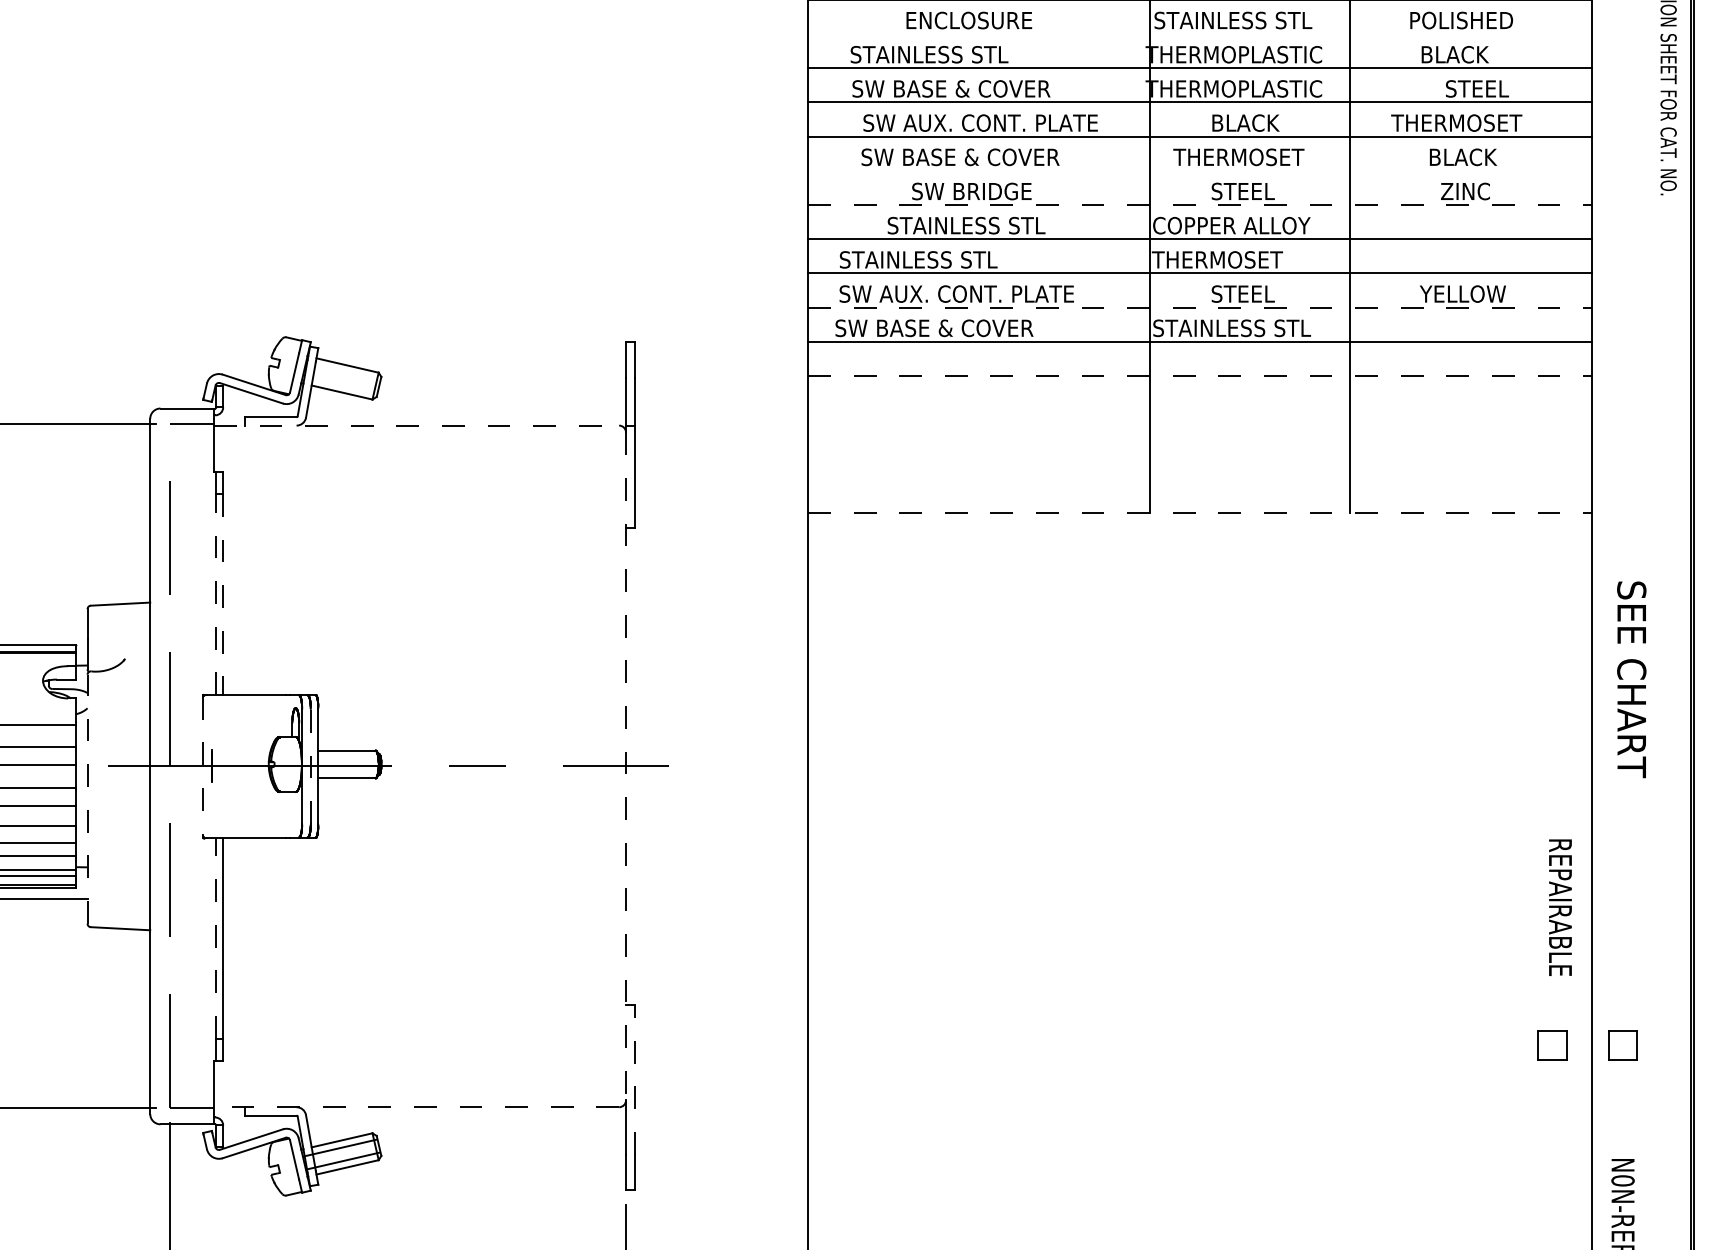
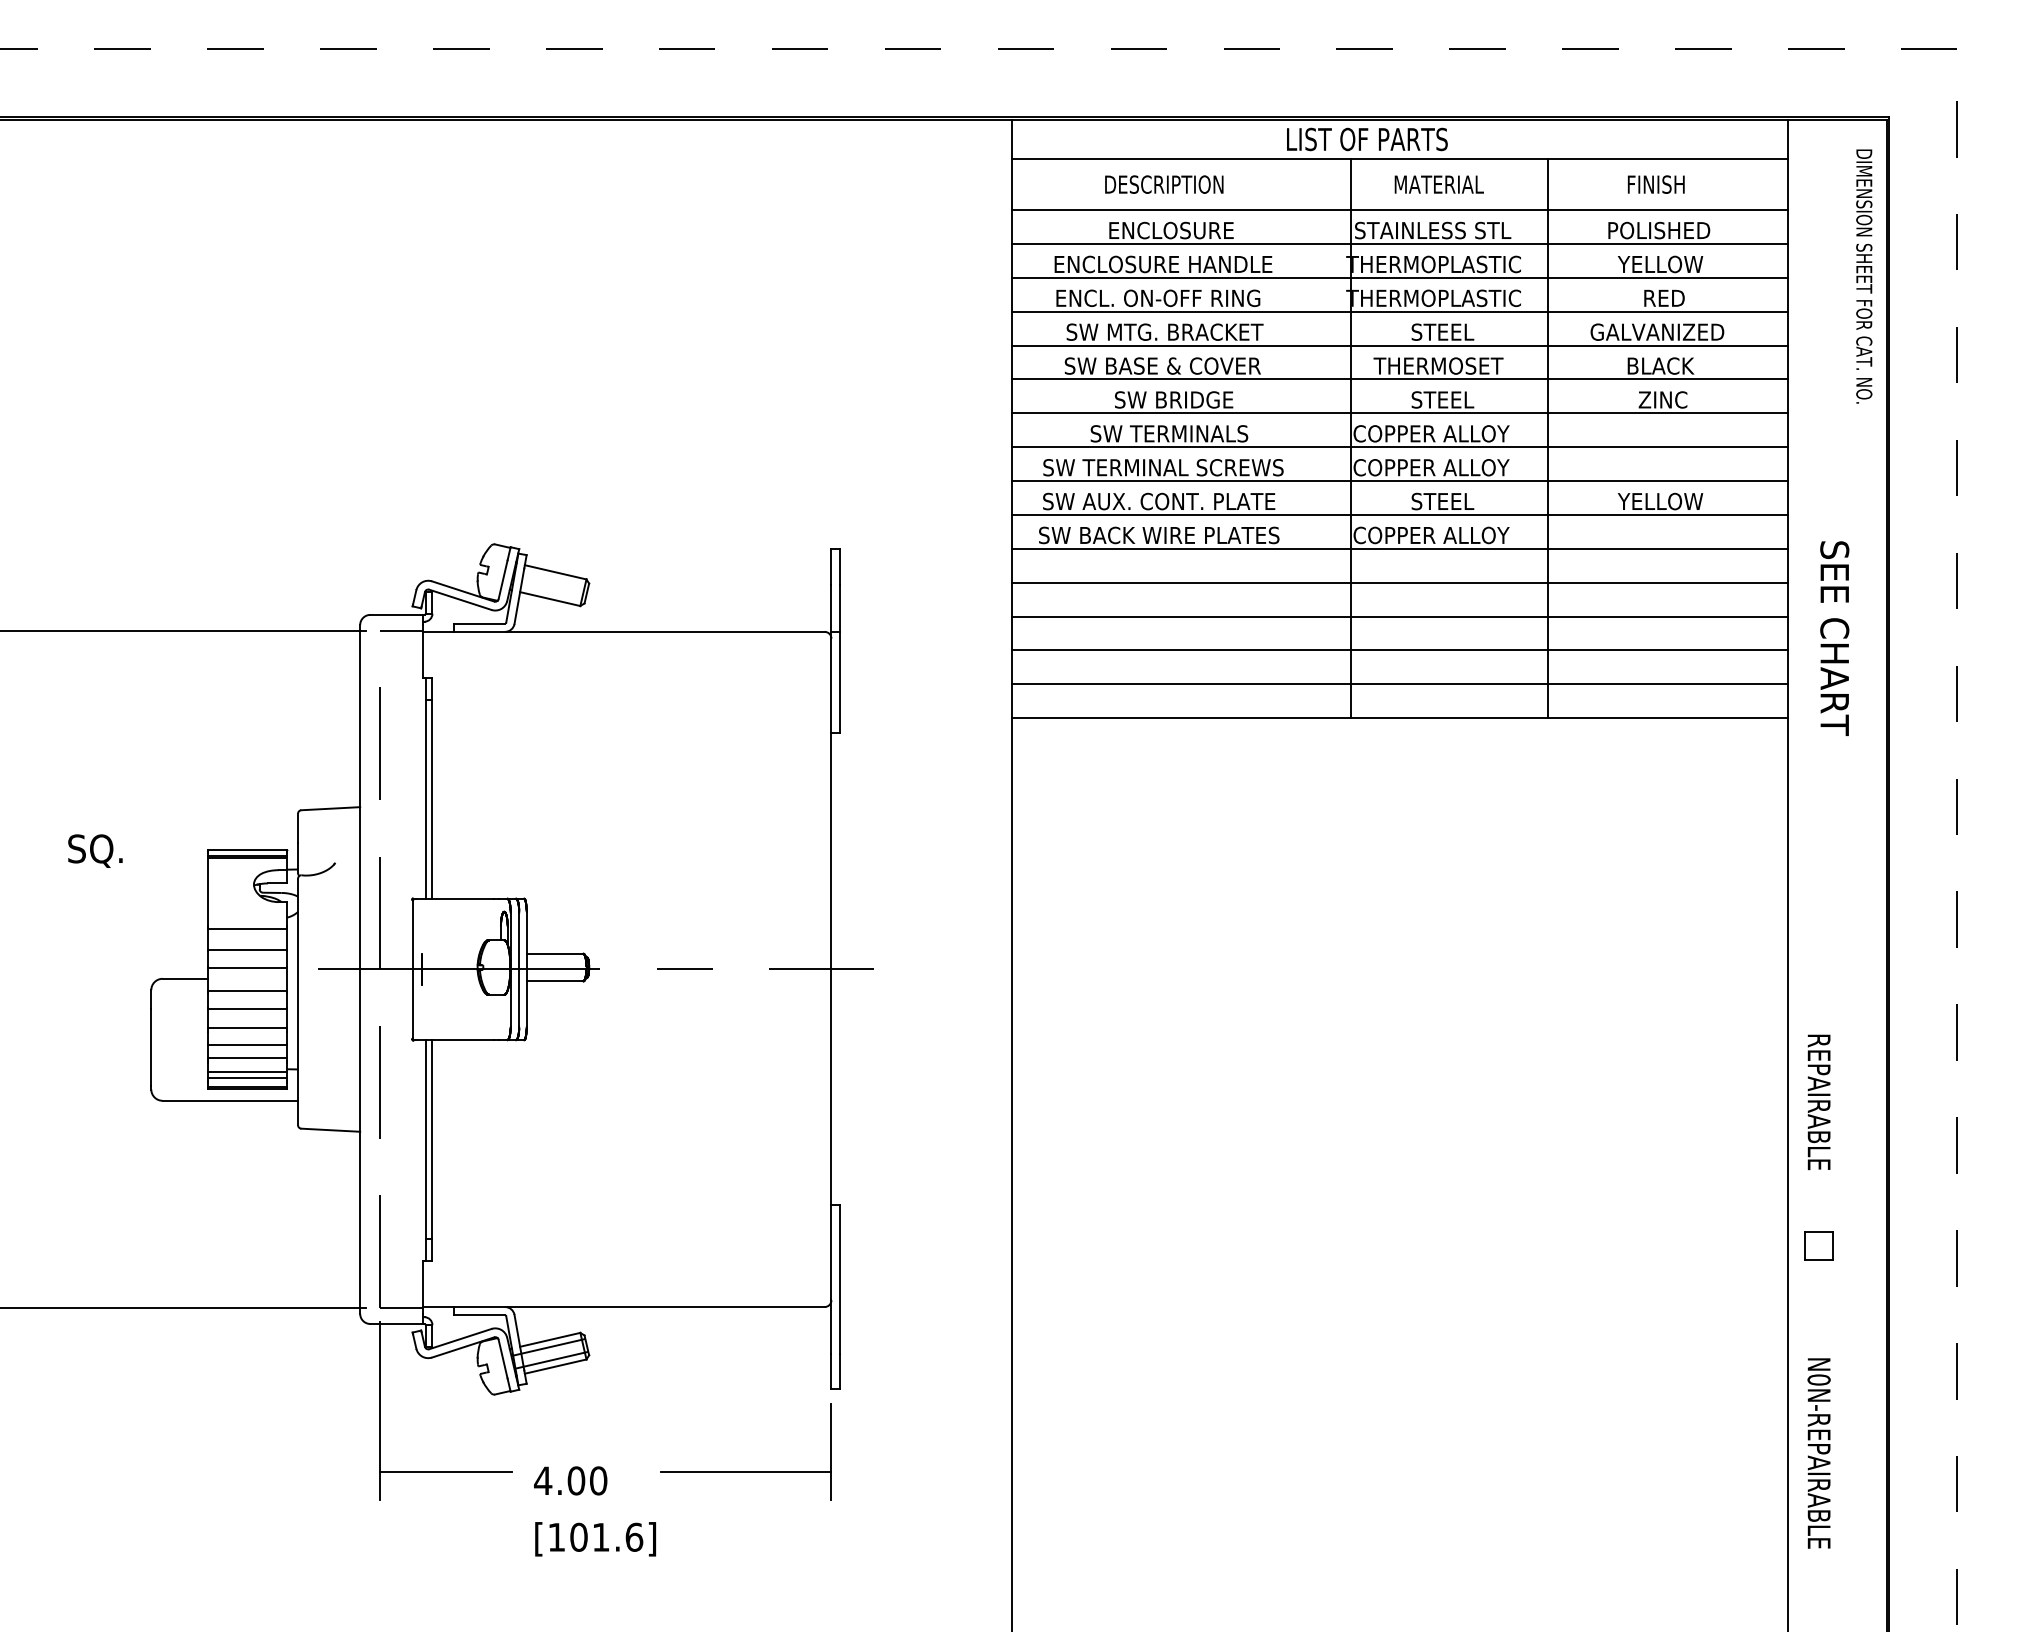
line: (1199, 33) -> (1399, 243), added
text: (961, 54) -> (1163, 264), STAINLESS STL -> ENCLOSURE HANDLE
text: (1462, 54) -> (1660, 264), BLACK -> YELLOW
text: (955, 89) -> (1157, 298), SW BASE & COVER -> ENCL. ON-OFF RING
text: (1477, 89) -> (1674, 298), STEEL -> RED
text: (1000, 122) -> (1202, 331), SW AUX. CONT. PLATE -> SW MTG. BRACKET
text: (1244, 122) -> (1444, 331), BLACK -> STEEL
text: (1458, 122) -> (1656, 331), THERMOSET -> GALVANIZED
line: (1199, 170) -> (1399, 379), added
line: (1200, 205) -> (1400, 413), dashed -> solid
text: (973, 225) -> (1175, 433), STAINLESS STL -> SW TERMINALS
text: (967, 259) -> (1169, 467), STAINLESS STL -> SW TERMINAL SCREWS
text: (1230, 259) -> (1430, 467), THERMOSET -> COPPER ALLOY
line: (1200, 307) -> (1400, 514), dashed -> solid
text: (991, 328) -> (1193, 535), SW BASE & COVER -> SW BACK WIRE PLATES
text: (1231, 328) -> (1431, 535), STAINLESS STL -> COPPER ALLOY
line: (1200, 375) -> (1400, 582), dashed -> solid
line: (1199, 410) -> (1399, 616), added
line: (417, 425) -> (624, 631), dashed -> solid
line: (1199, 444) -> (1399, 650), added
line: (1199, 478) -> (1399, 684), added
line: (1200, 513) -> (1400, 718), dashed -> solid
line: (216, 594) -> (425, 799), dashed -> solid
line: (223, 594) -> (432, 799), dashed -> solid
text: (1631, 679) -> (1834, 638), moved
line: (311, 765) -> (519, 968), dashed -> solid
line: (203, 766) -> (412, 969), dashed -> solid
line: (626, 766) -> (831, 969), dashed -> solid
line: (87, 798) -> (298, 1001), dashed -> solid
text: (1559, 907) -> (1818, 1102), moved
line: (216, 938) -> (425, 1139), dashed -> solid
part: (1551, 1045) -> (1748, 1245), removed
line: (635, 1079) -> (840, 1279), dashed -> solid
line: (417, 1107) -> (624, 1307), dashed -> solid

